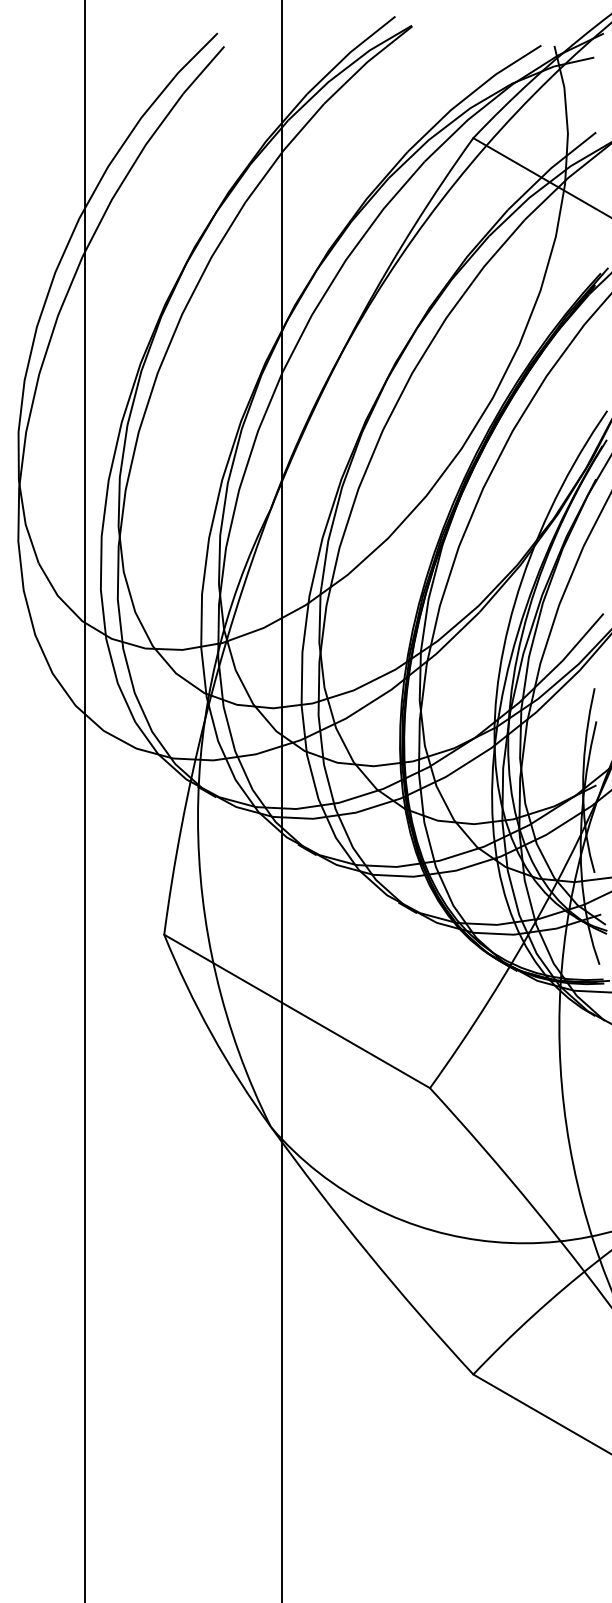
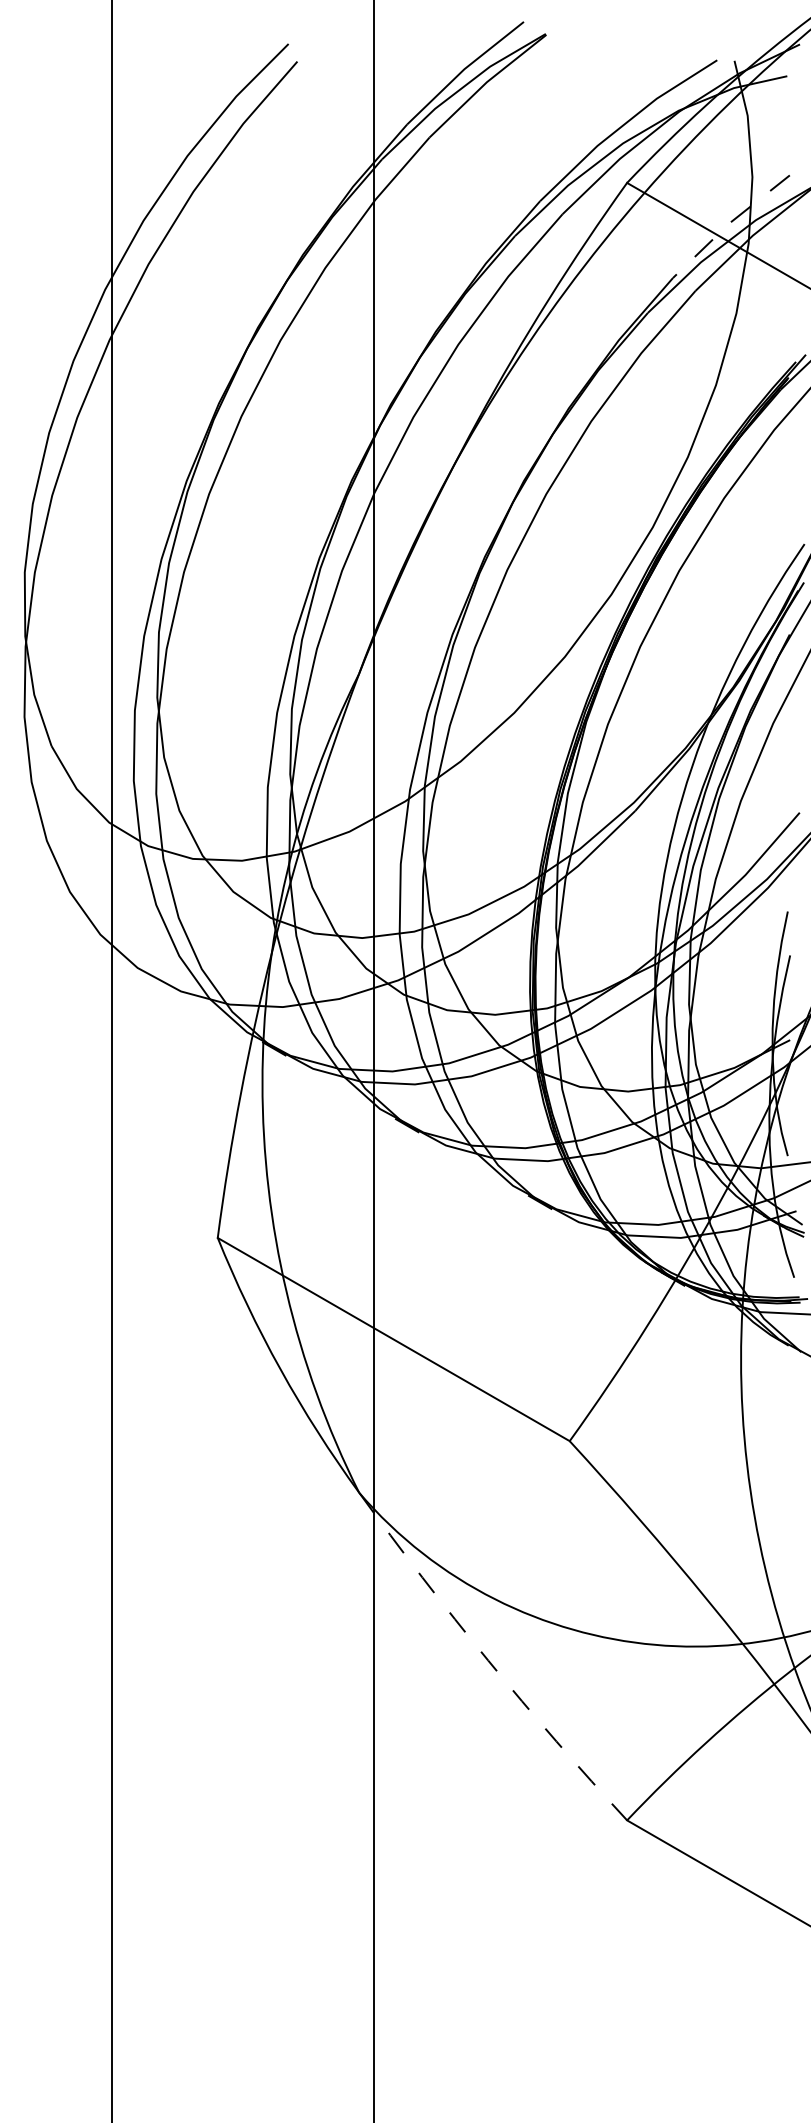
line: (550, 168) -> (729, 223), solid -> dashed
arc: (368, 1253) -> (488, 1660), solid -> dashed

